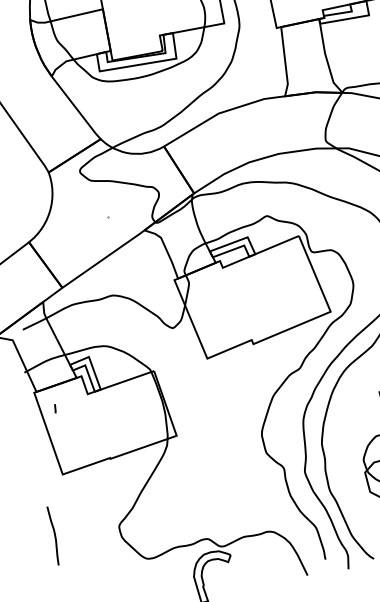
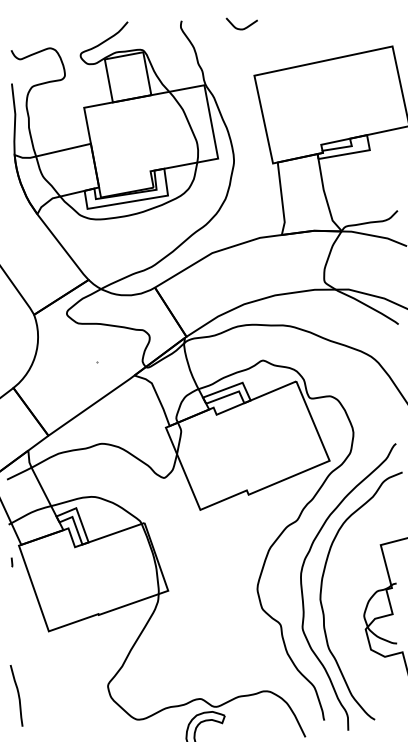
line: (54, 408) -> (11, 562), moved
curve: (53, 534) -> (17, 694), moved

